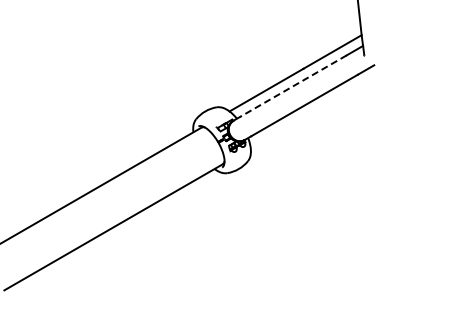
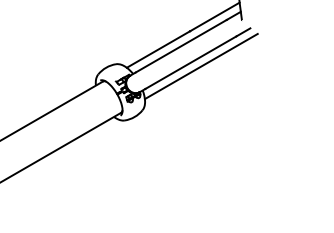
line: (293, 86) -> (181, 46), dashed -> solid
line: (316, 109) -> (201, 66), added

